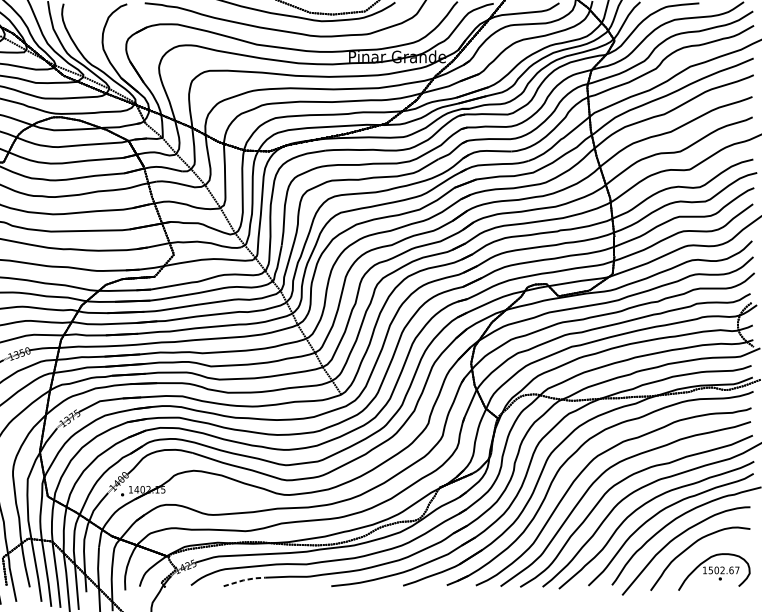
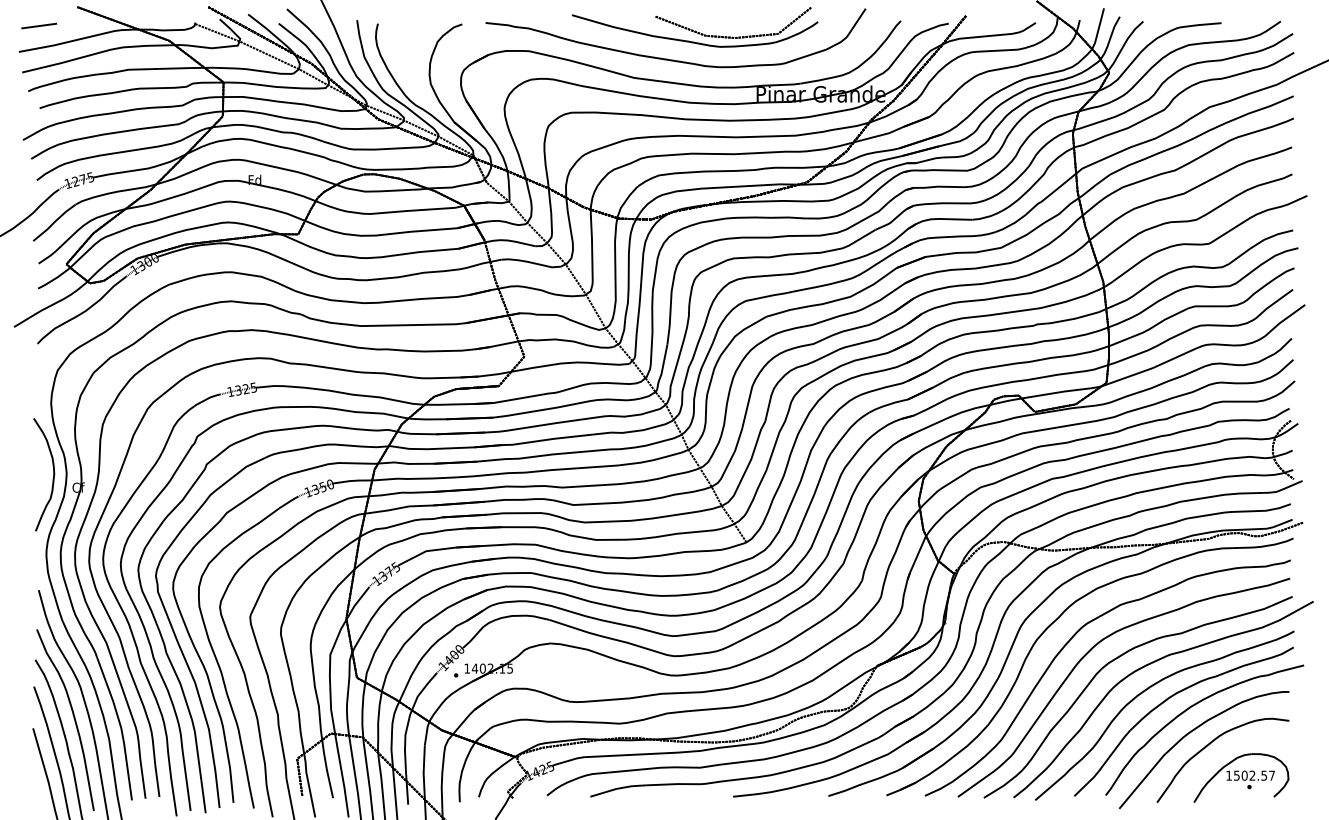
text: (731, 570) -> (1264, 775), 1502.67 -> 1502.57
line: (244, 580) -> (618, 788), dashed -> solid

